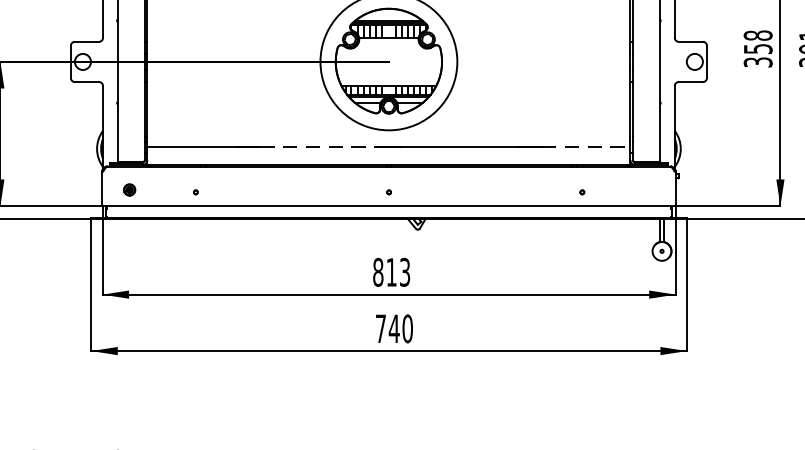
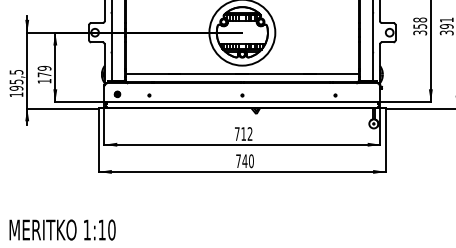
line: (318, 146) -> (208, 73), dashed -> solid
line: (586, 146) -> (337, 73), dashed -> solid
text: (391, 271) -> (243, 133), 813 -> 712

